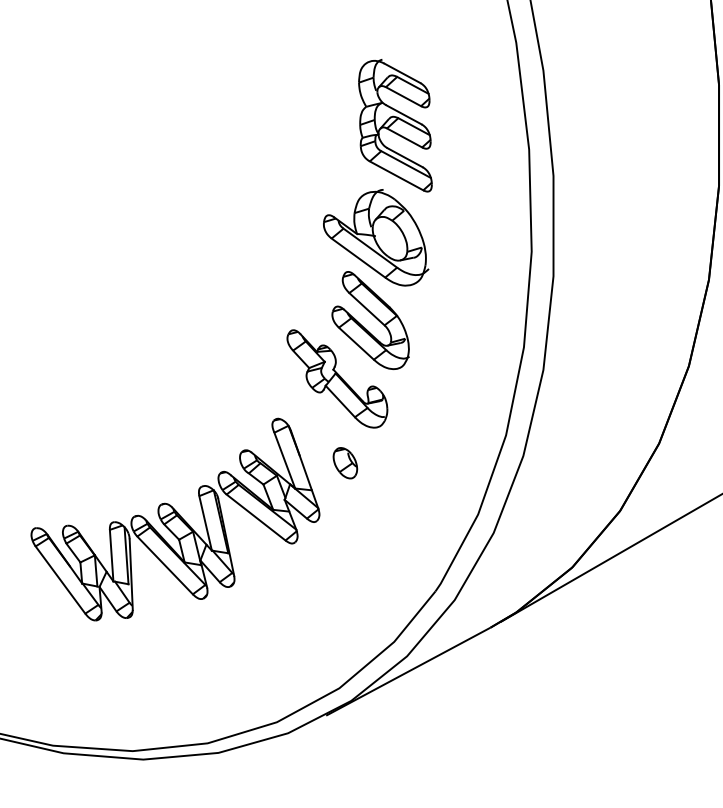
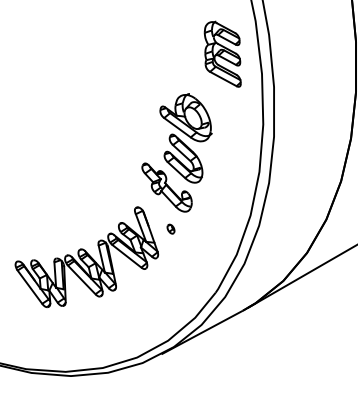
part: (394, 124) -> (222, 53), moved
part: (344, 461) -> (170, 228), size x0.6

